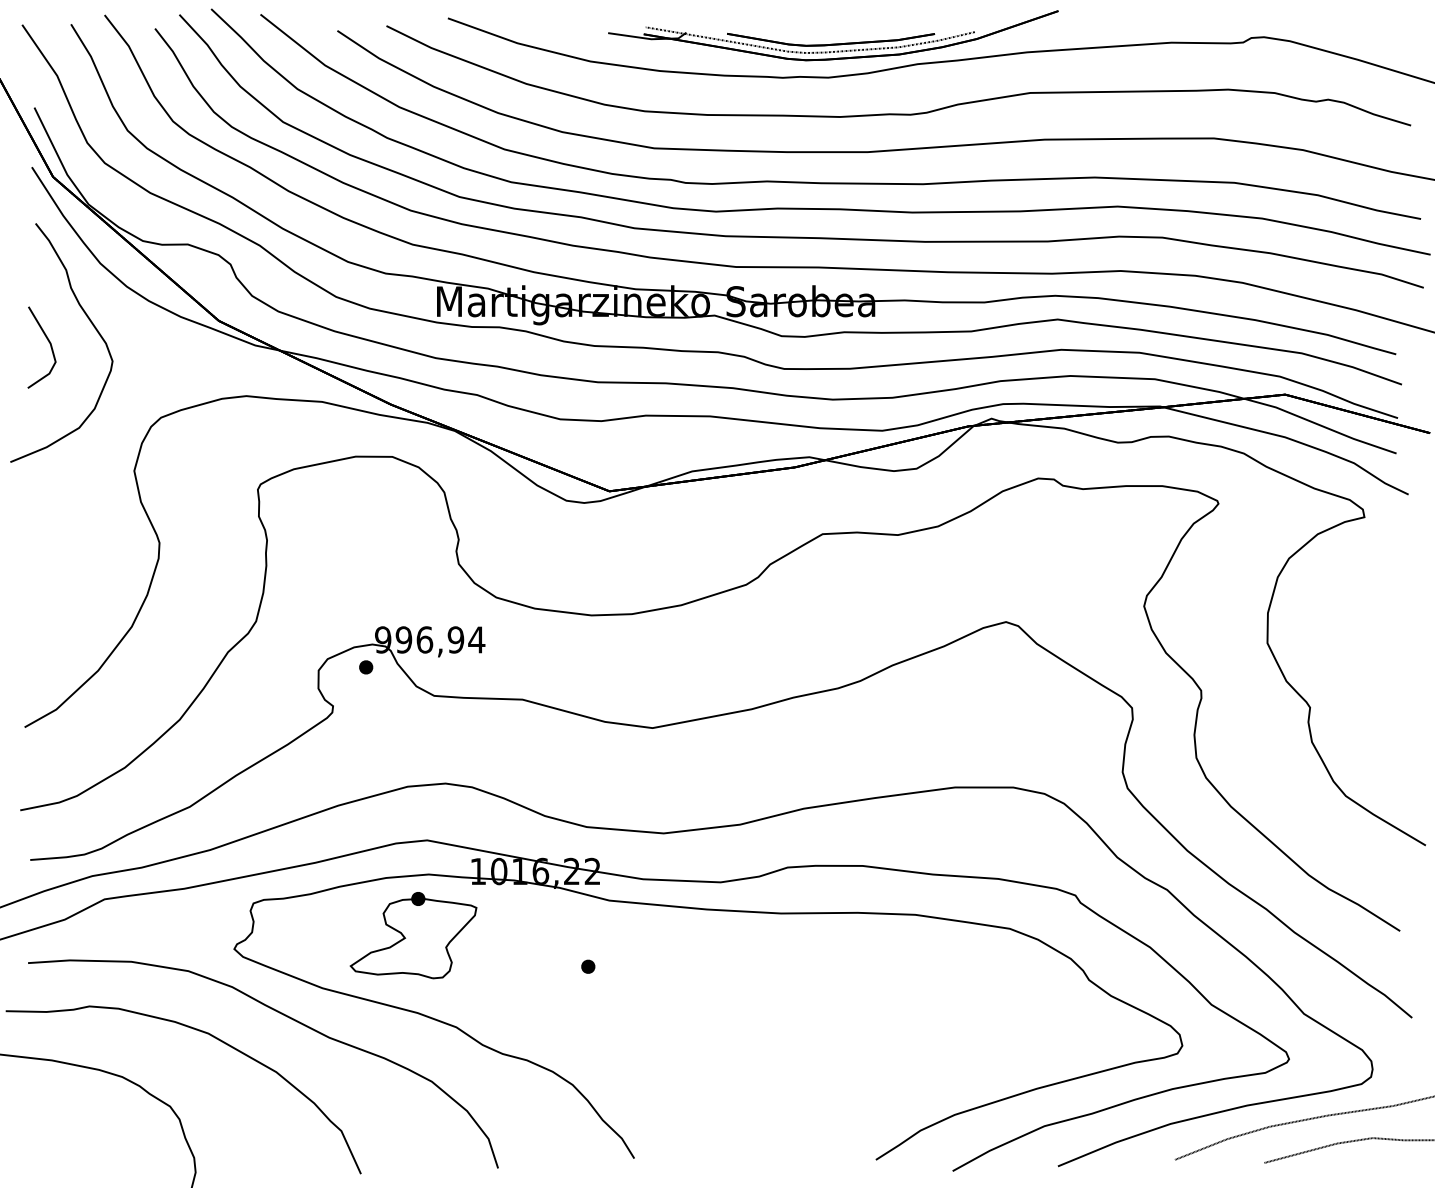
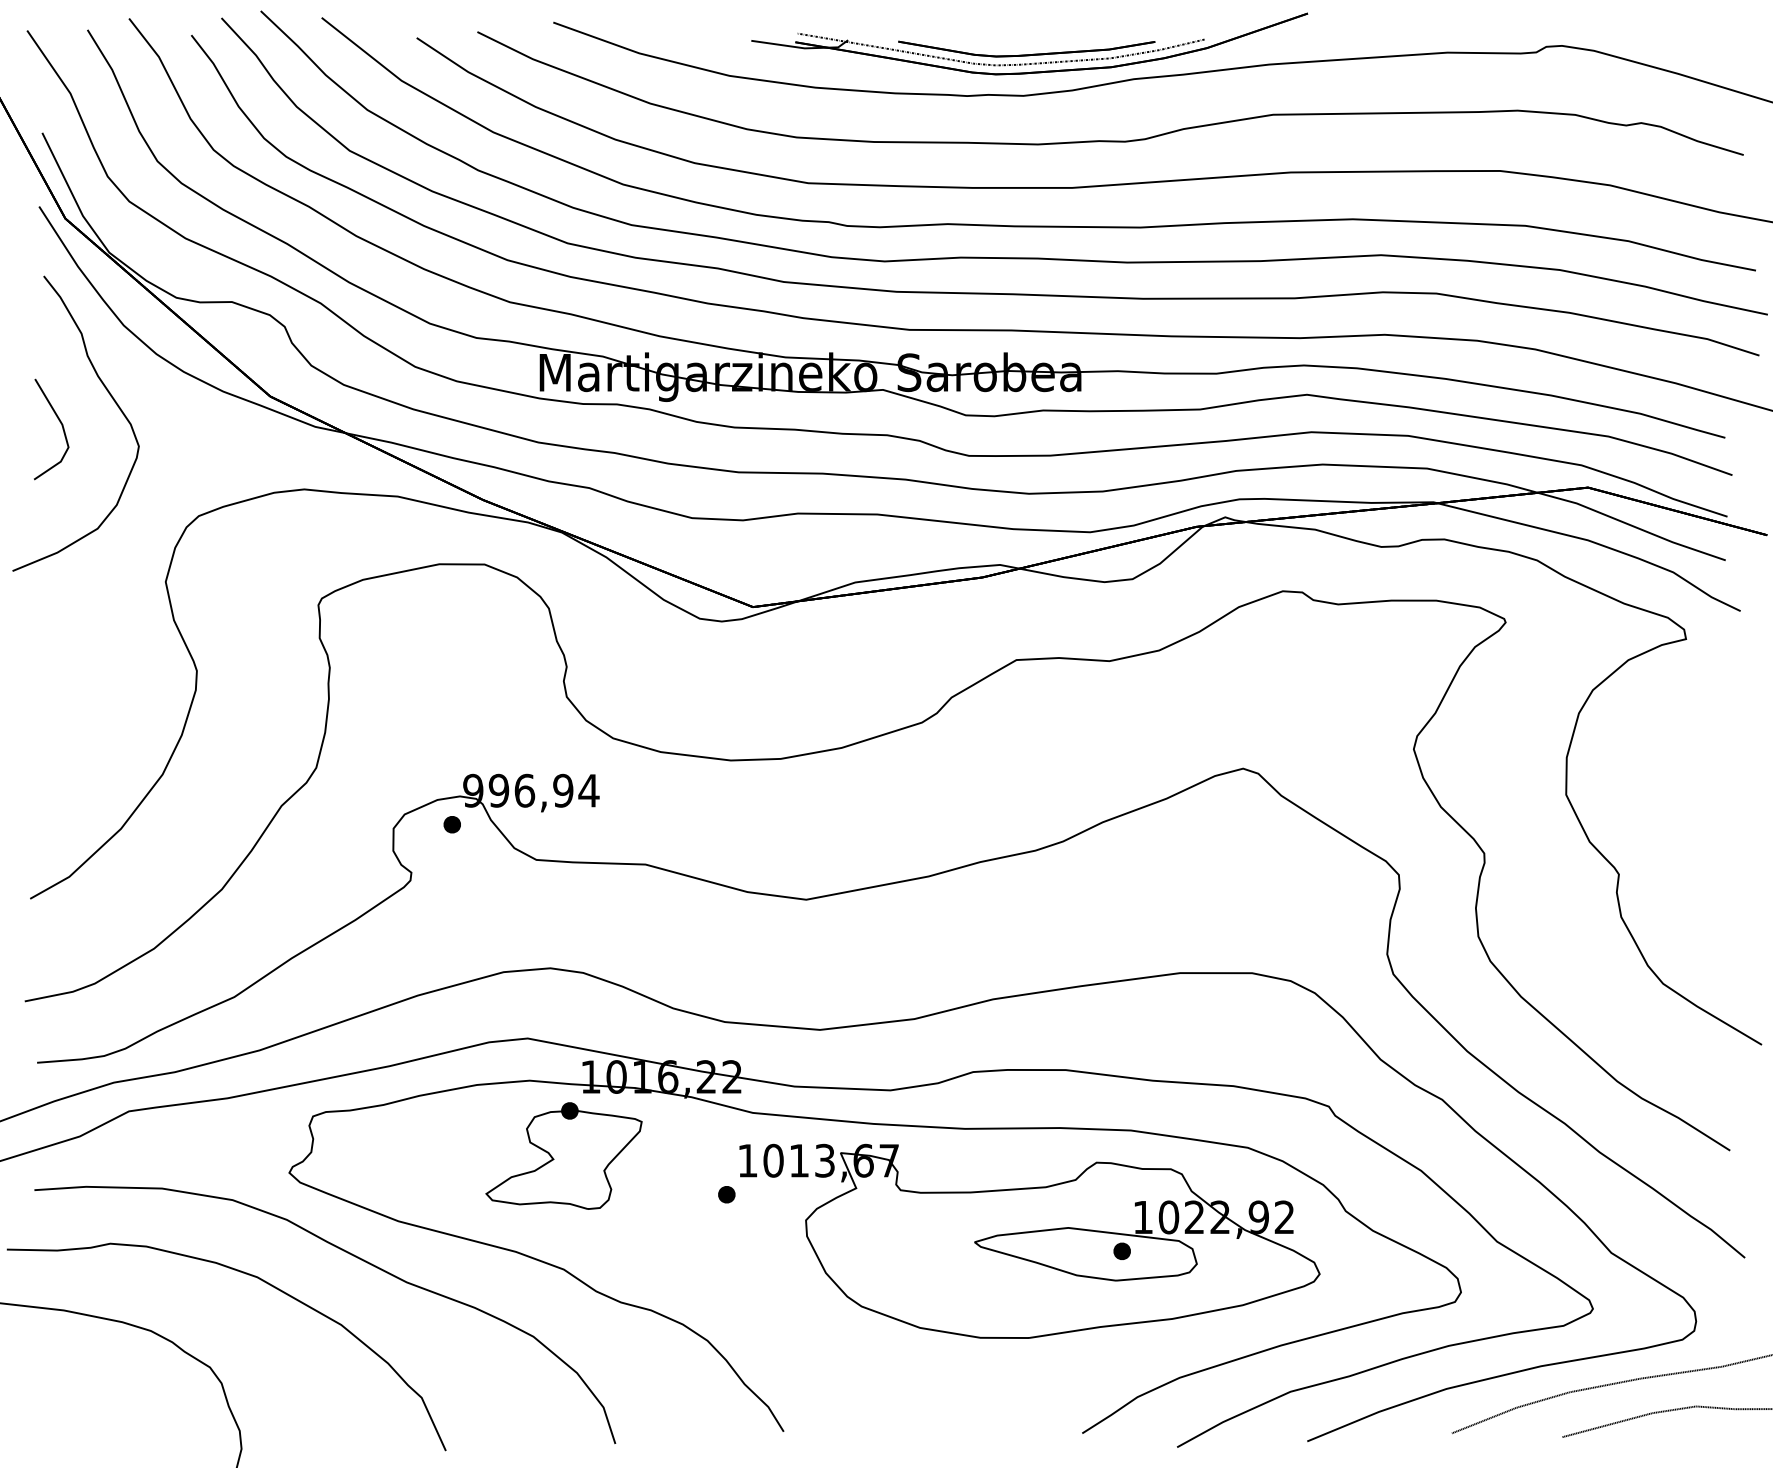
part: (413, 935) -> (563, 1156), moved
part: (833, 1004) -> (1029, 1241), added

